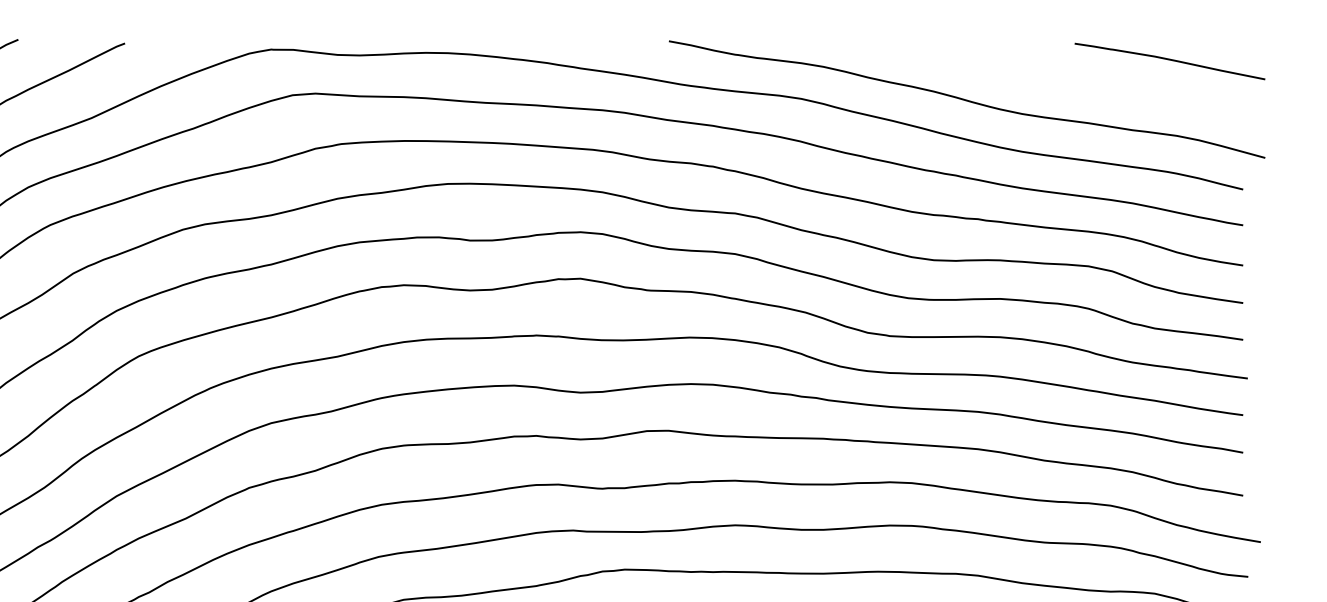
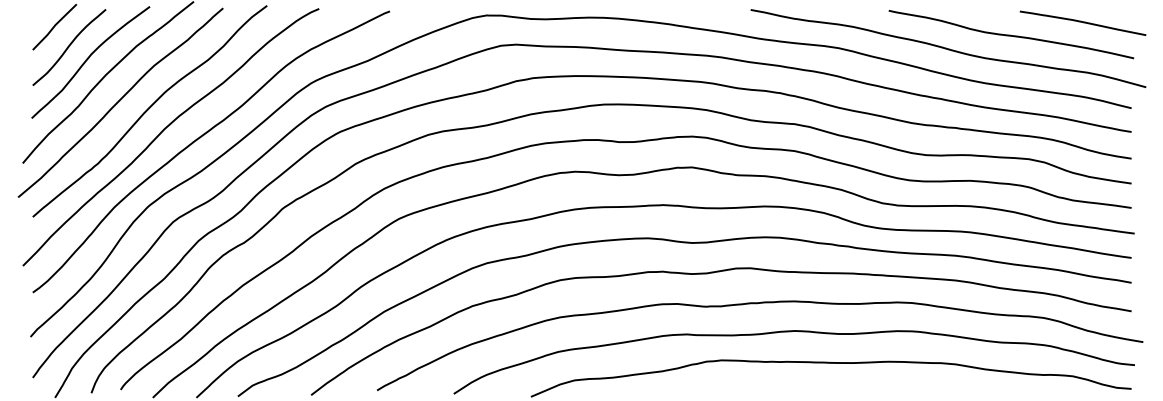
curve: (1060, 78) -> (1010, 34), added

